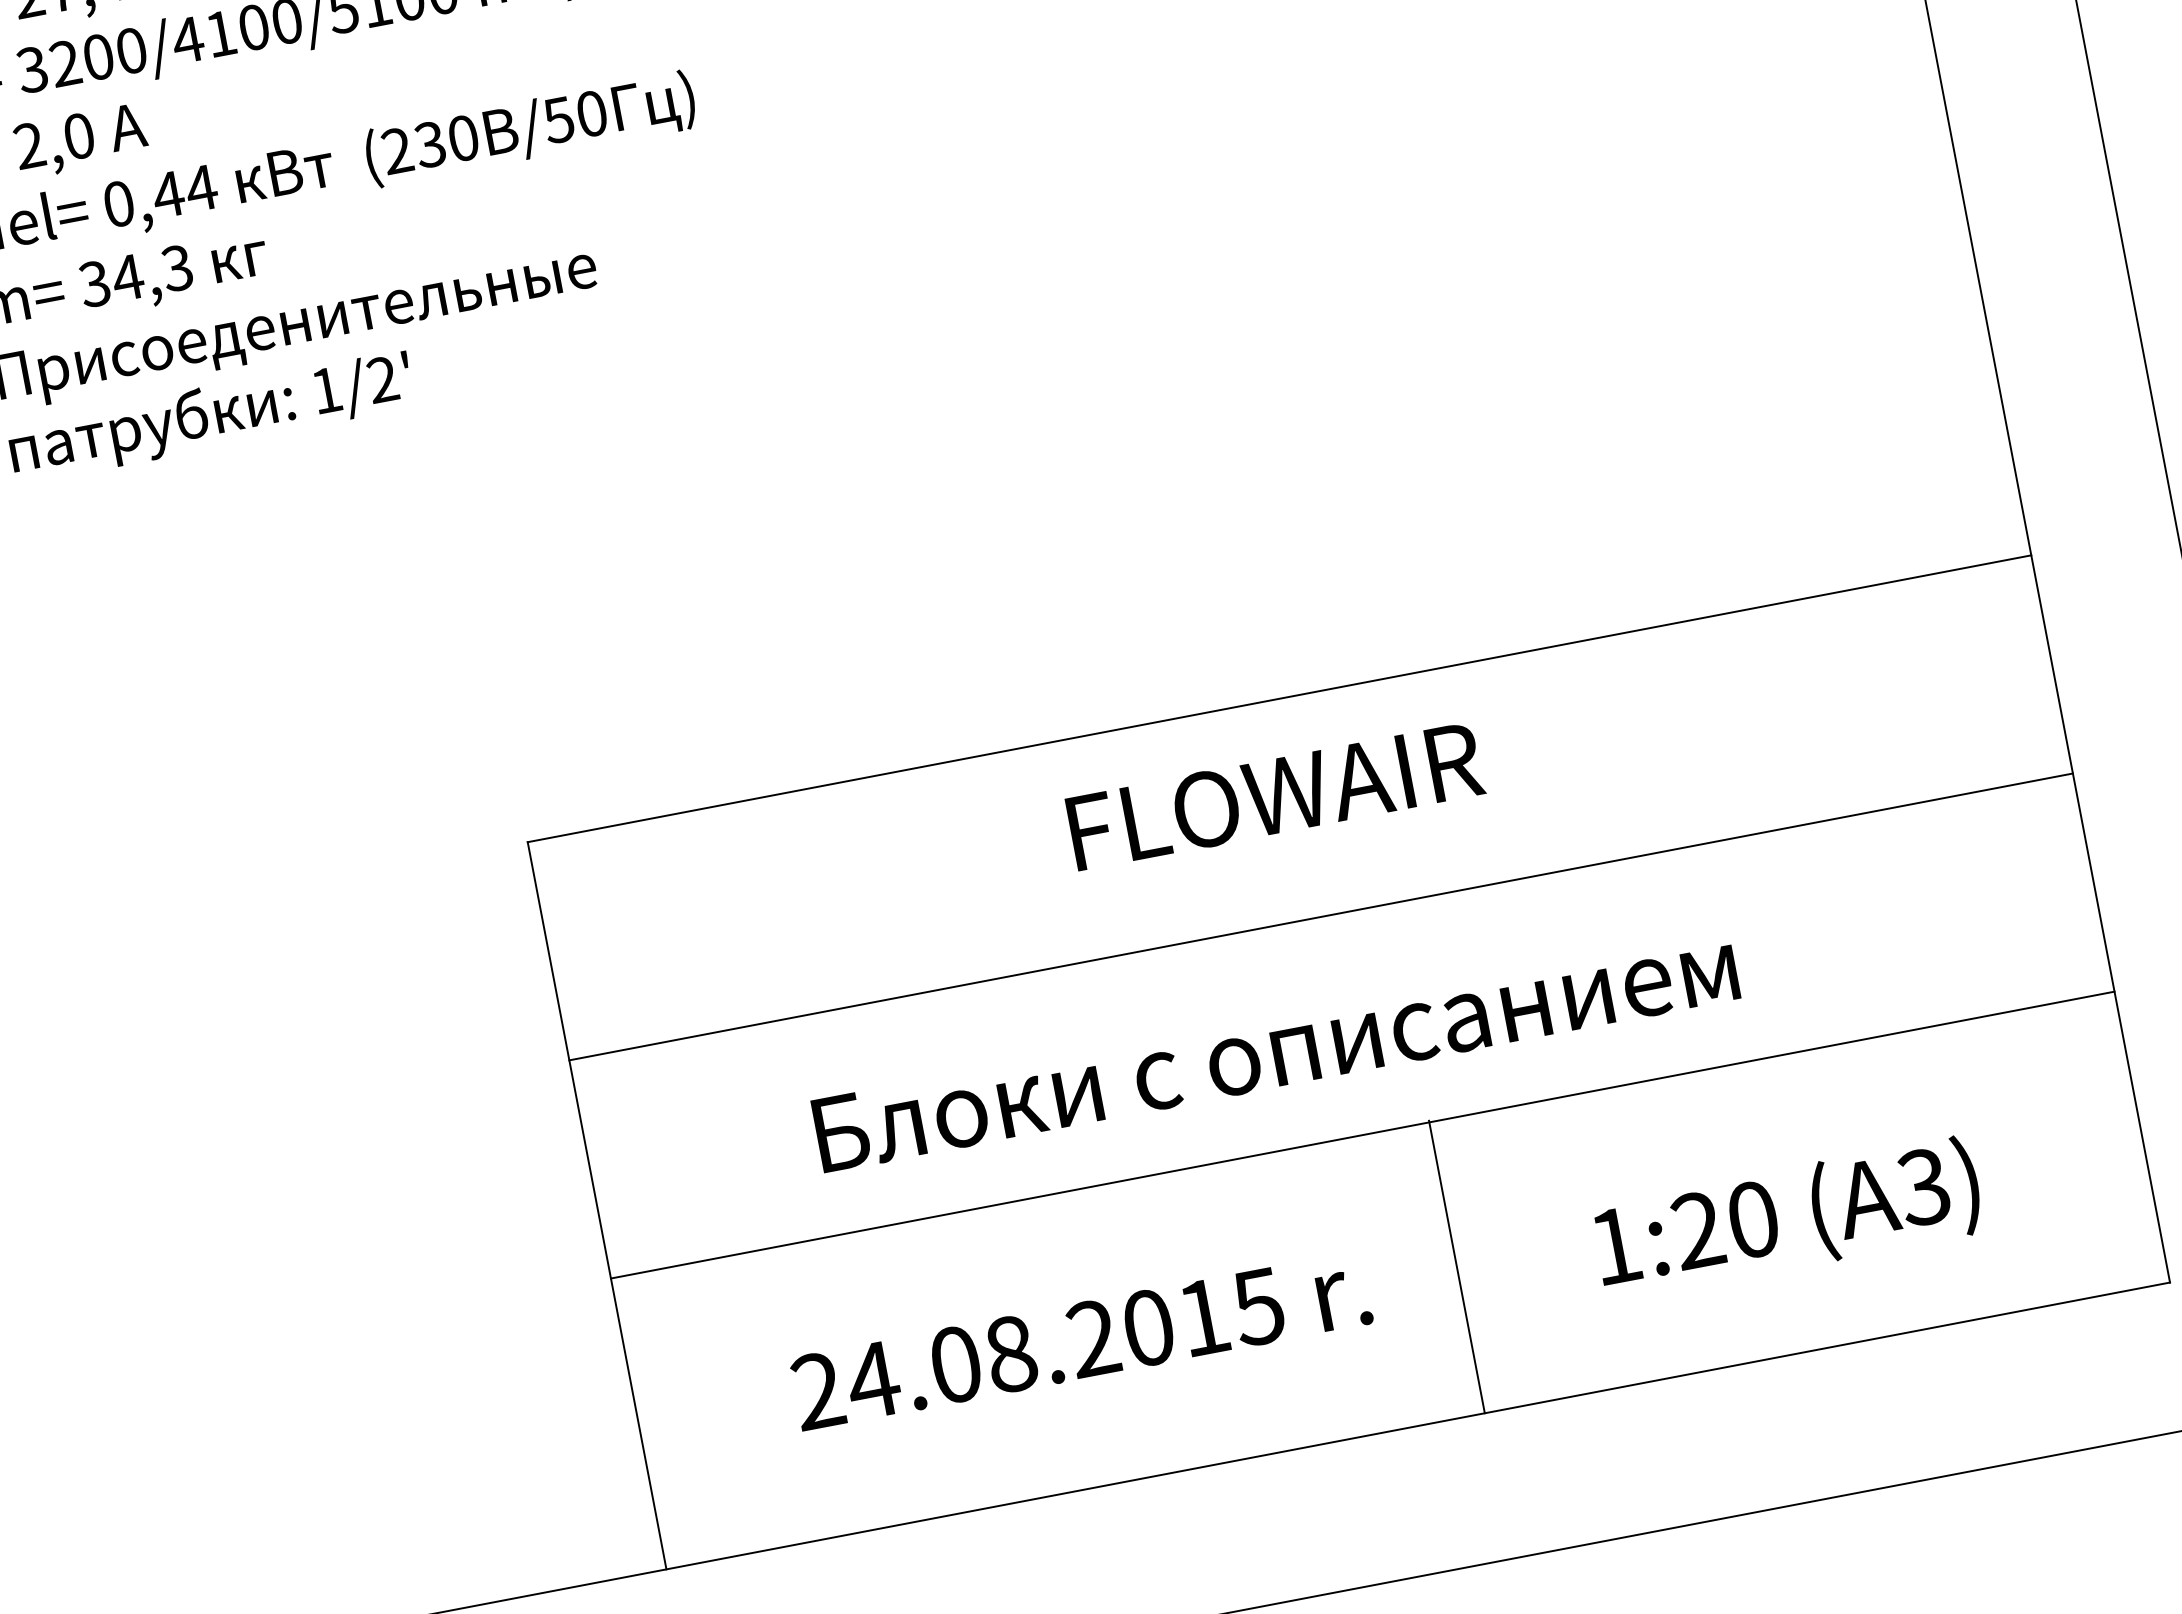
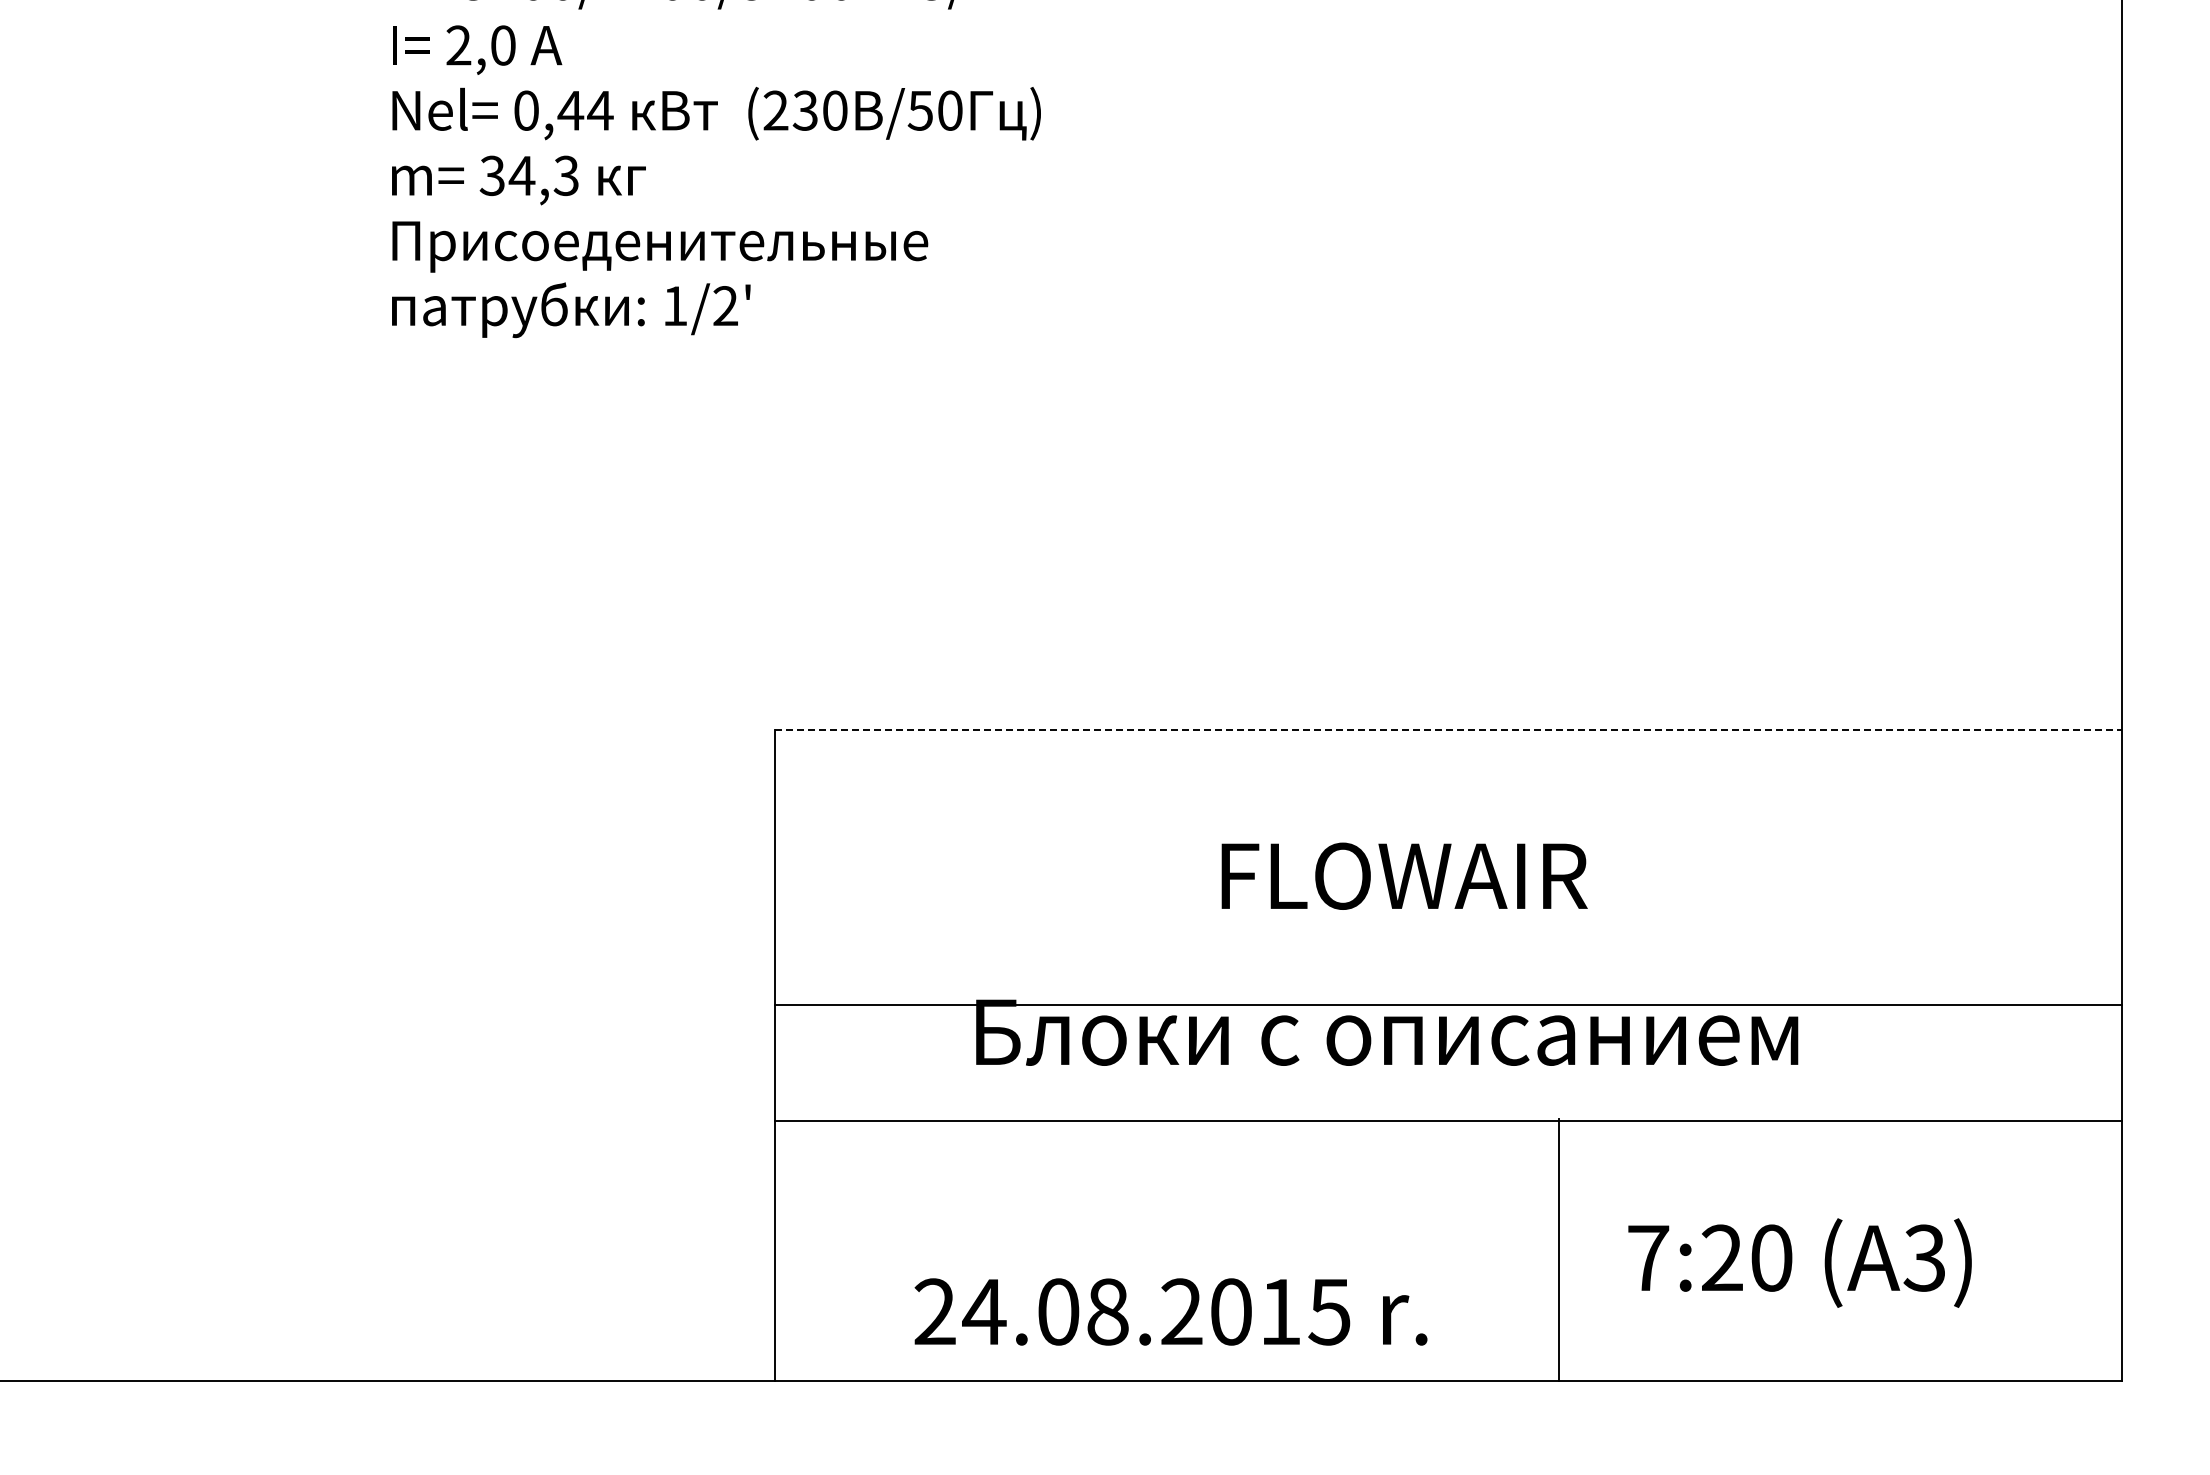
line: (1279, 698) -> (1448, 729), solid -> dashed
text: (1275, 795) -> (1404, 875), moved
line: (1320, 917) -> (1447, 1005), moved
text: (1615, 1245) -> (1648, 1257), 1:20 -> 7:20
line: (1456, 1267) -> (1558, 1250), moved
text: (1080, 1340) -> (1170, 1311), moved

